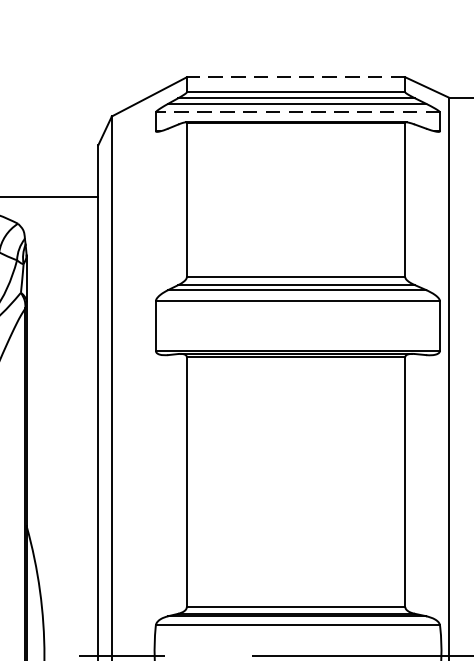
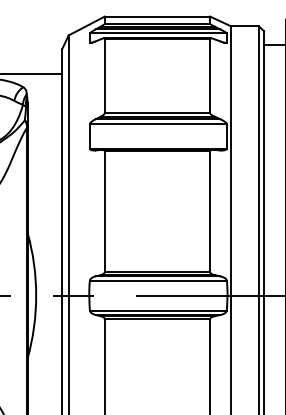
line: (296, 77) -> (157, 16), dashed -> solid
line: (296, 112) -> (157, 33), dashed -> solid

